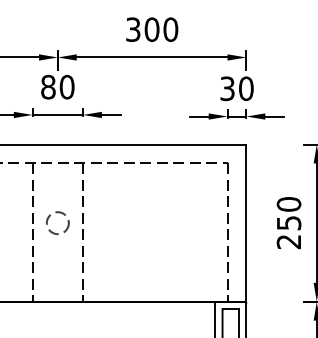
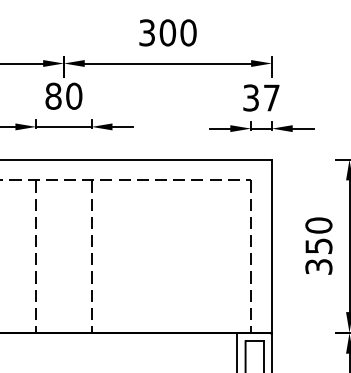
text: (246, 88) -> (271, 97), 30 -> 37
circle: (57, 223) -> (63, 246), removed
text: (288, 241) -> (318, 266), 250 -> 350

